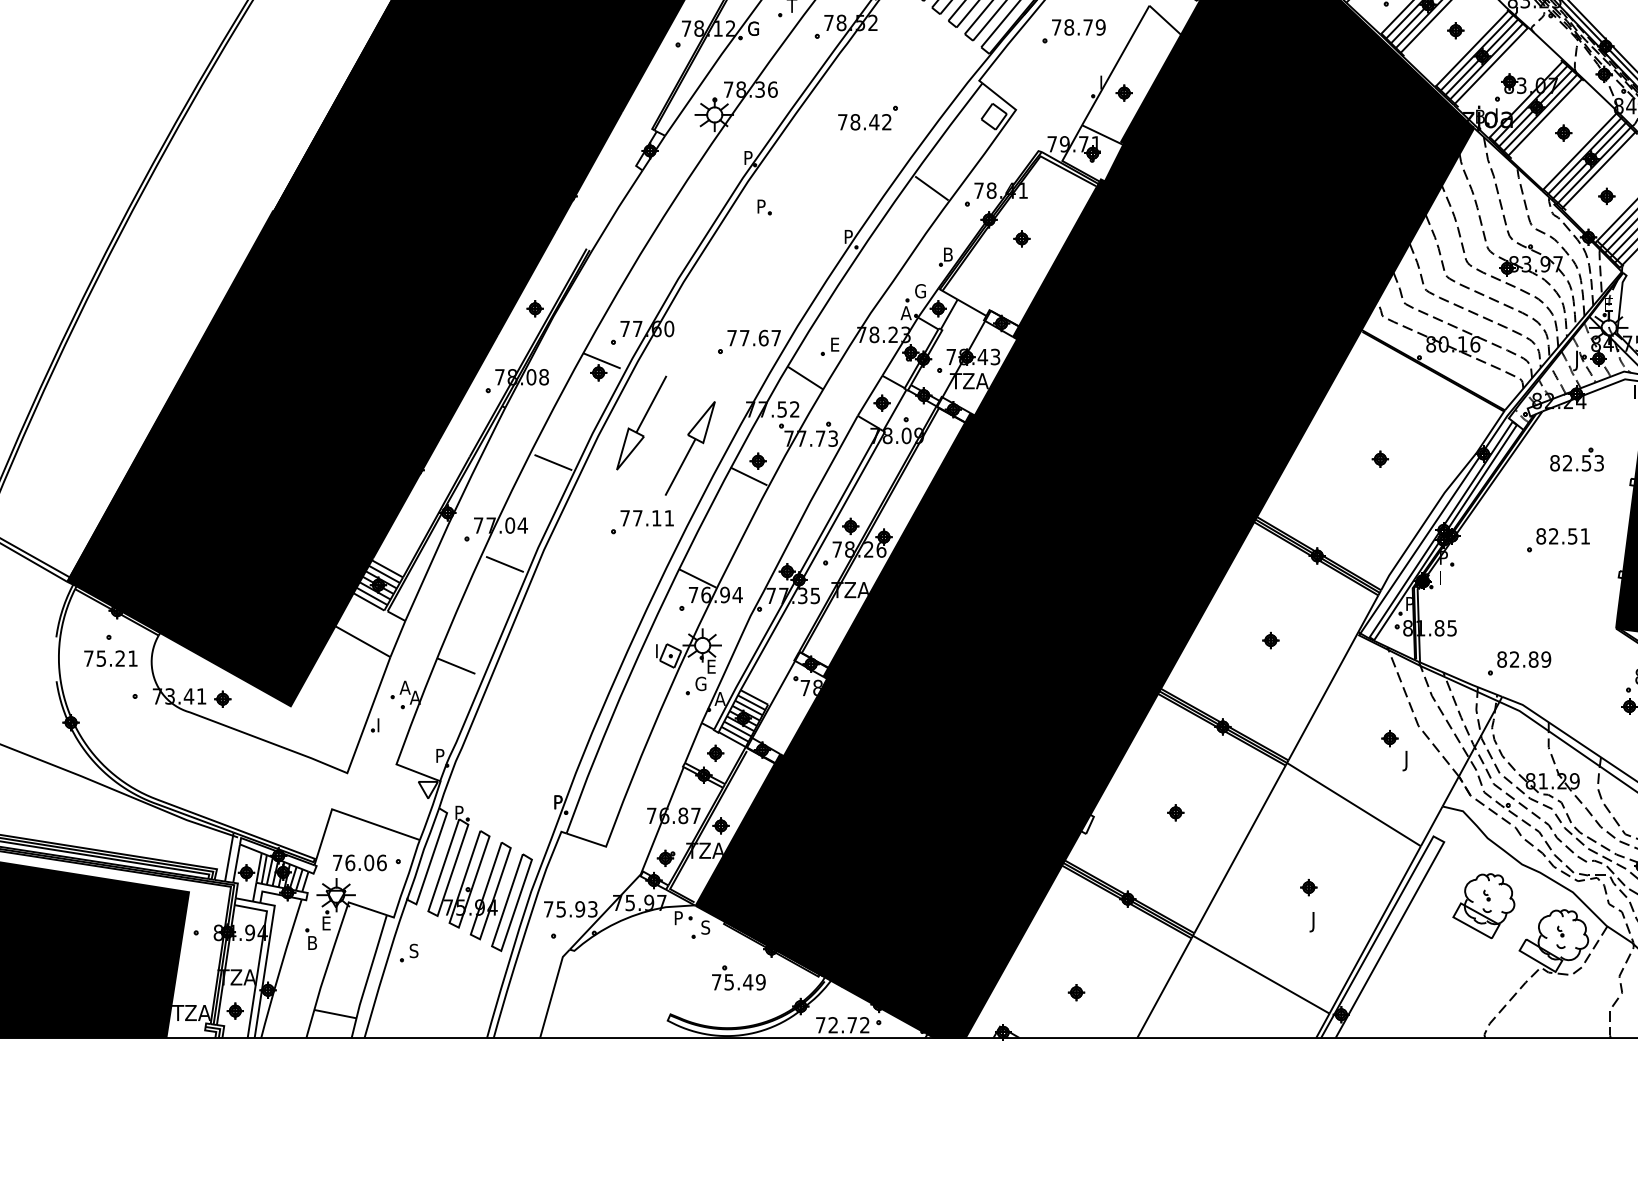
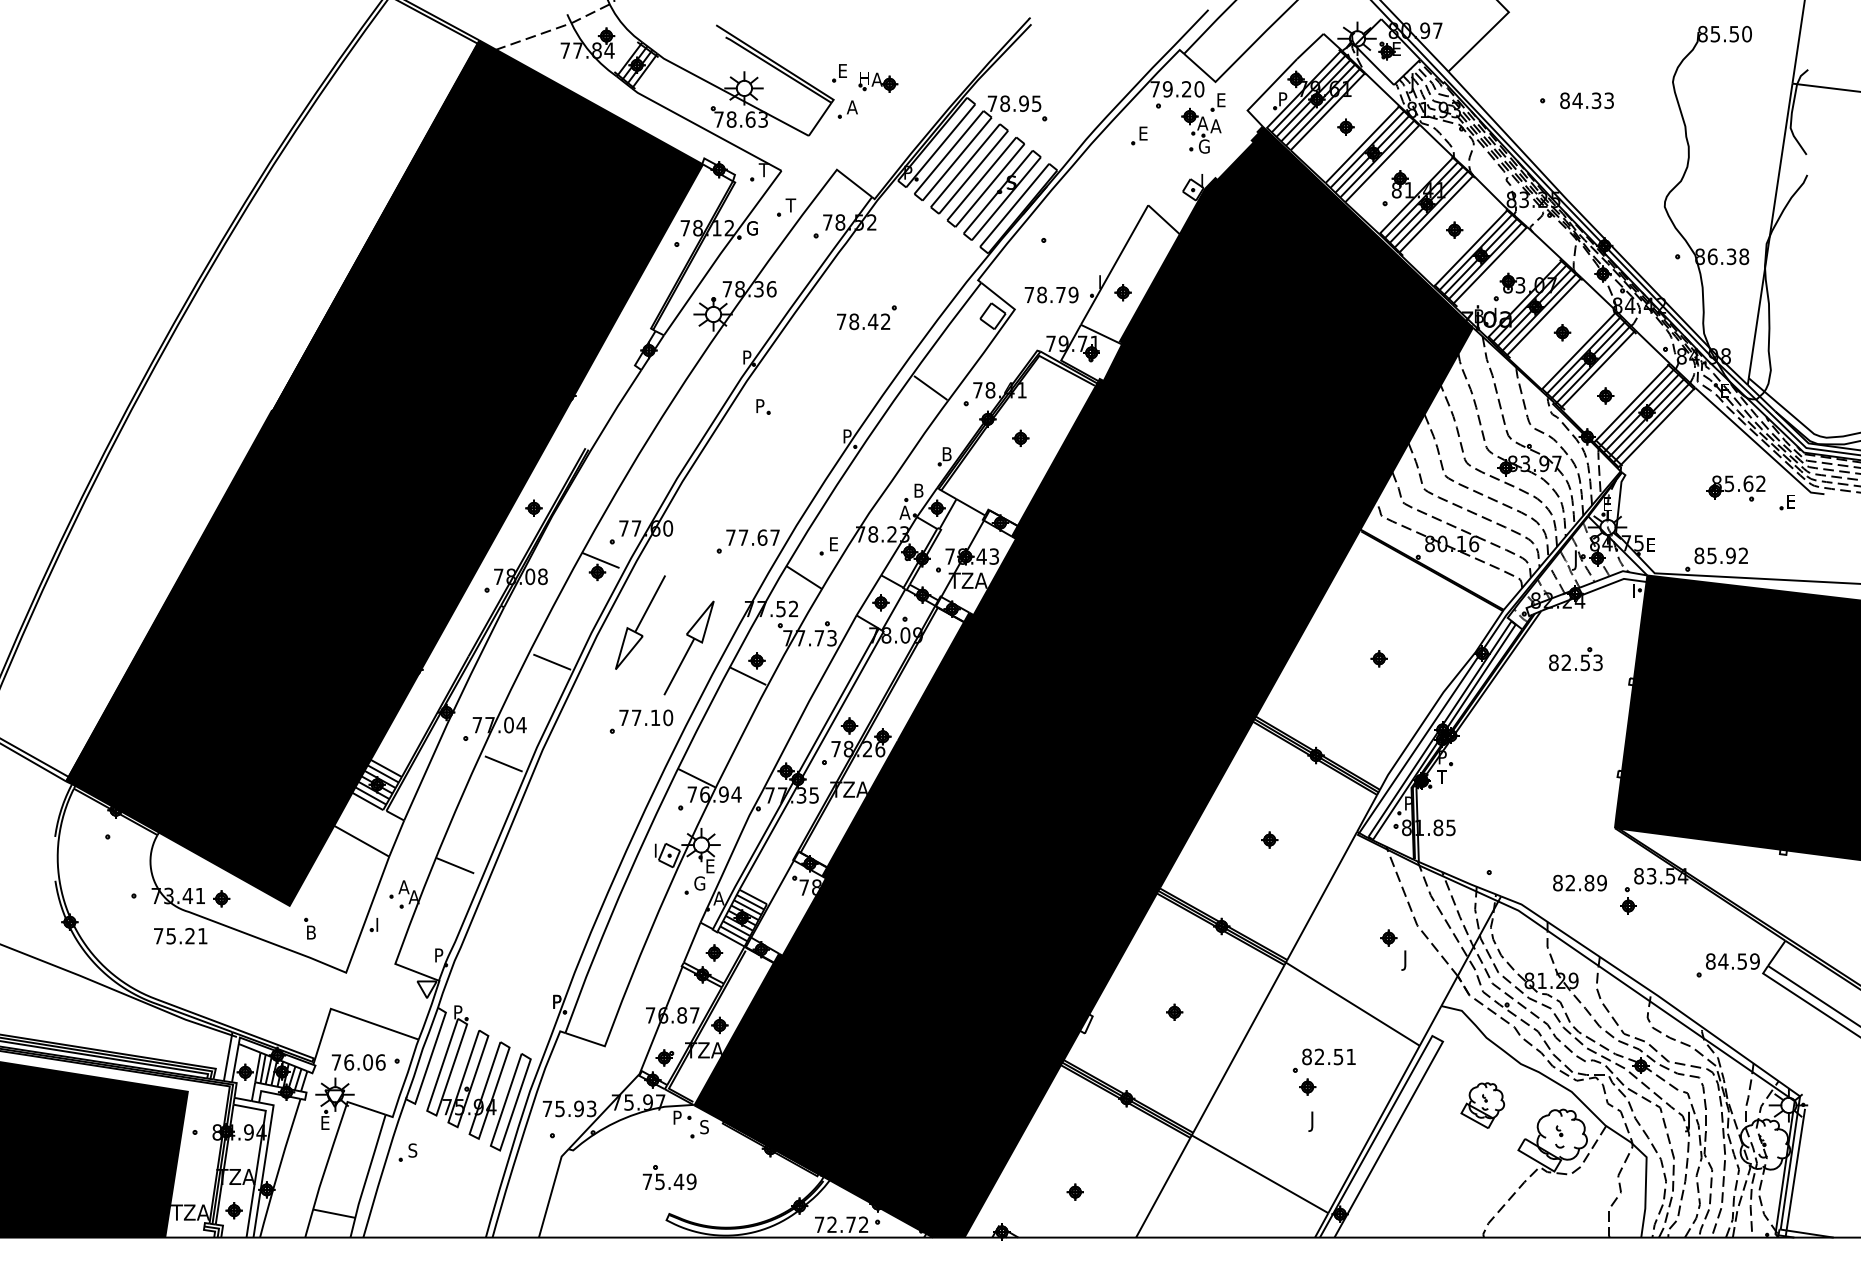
text: (1078, 26) -> (1051, 294), moved
text: (919, 290) -> (918, 490), G -> B
text: (669, 517) -> (668, 717), 77.11 -> 77.10
part: (1557, 539) -> (1323, 1060), moved
text: (1442, 576) -> (1441, 776), I -> T
text: (110, 658) -> (180, 936), moved
text: (1523, 658) -> (1579, 882), moved
part: (1483, 905) -> (1482, 1105), size x0.7
part: (310, 938) -> (309, 928), moved
part: (732, 975) -> (663, 1175), moved

